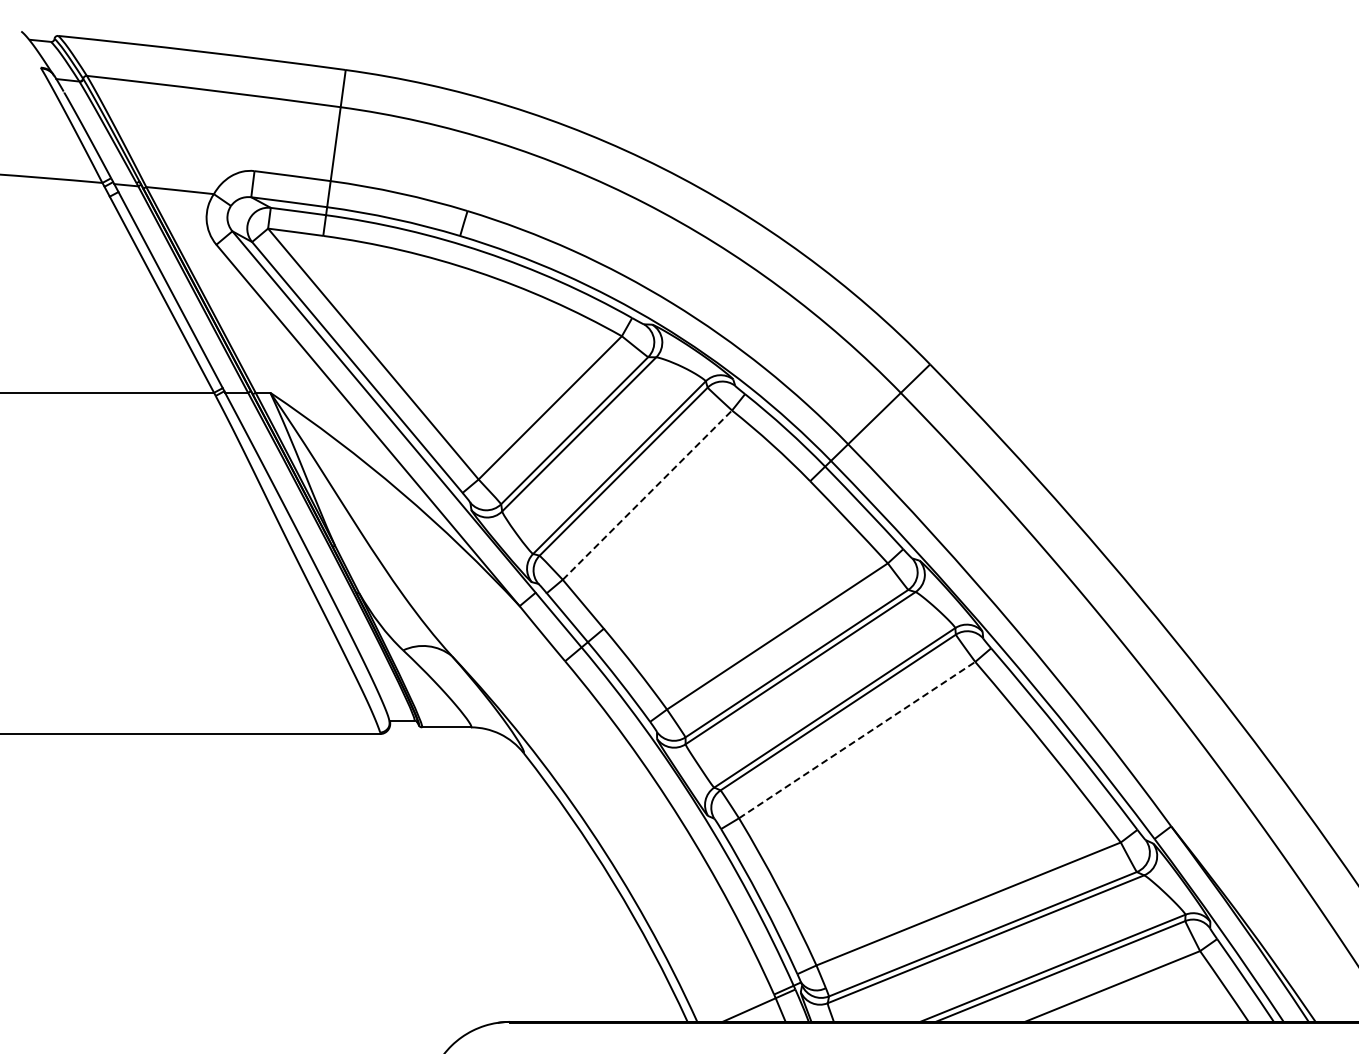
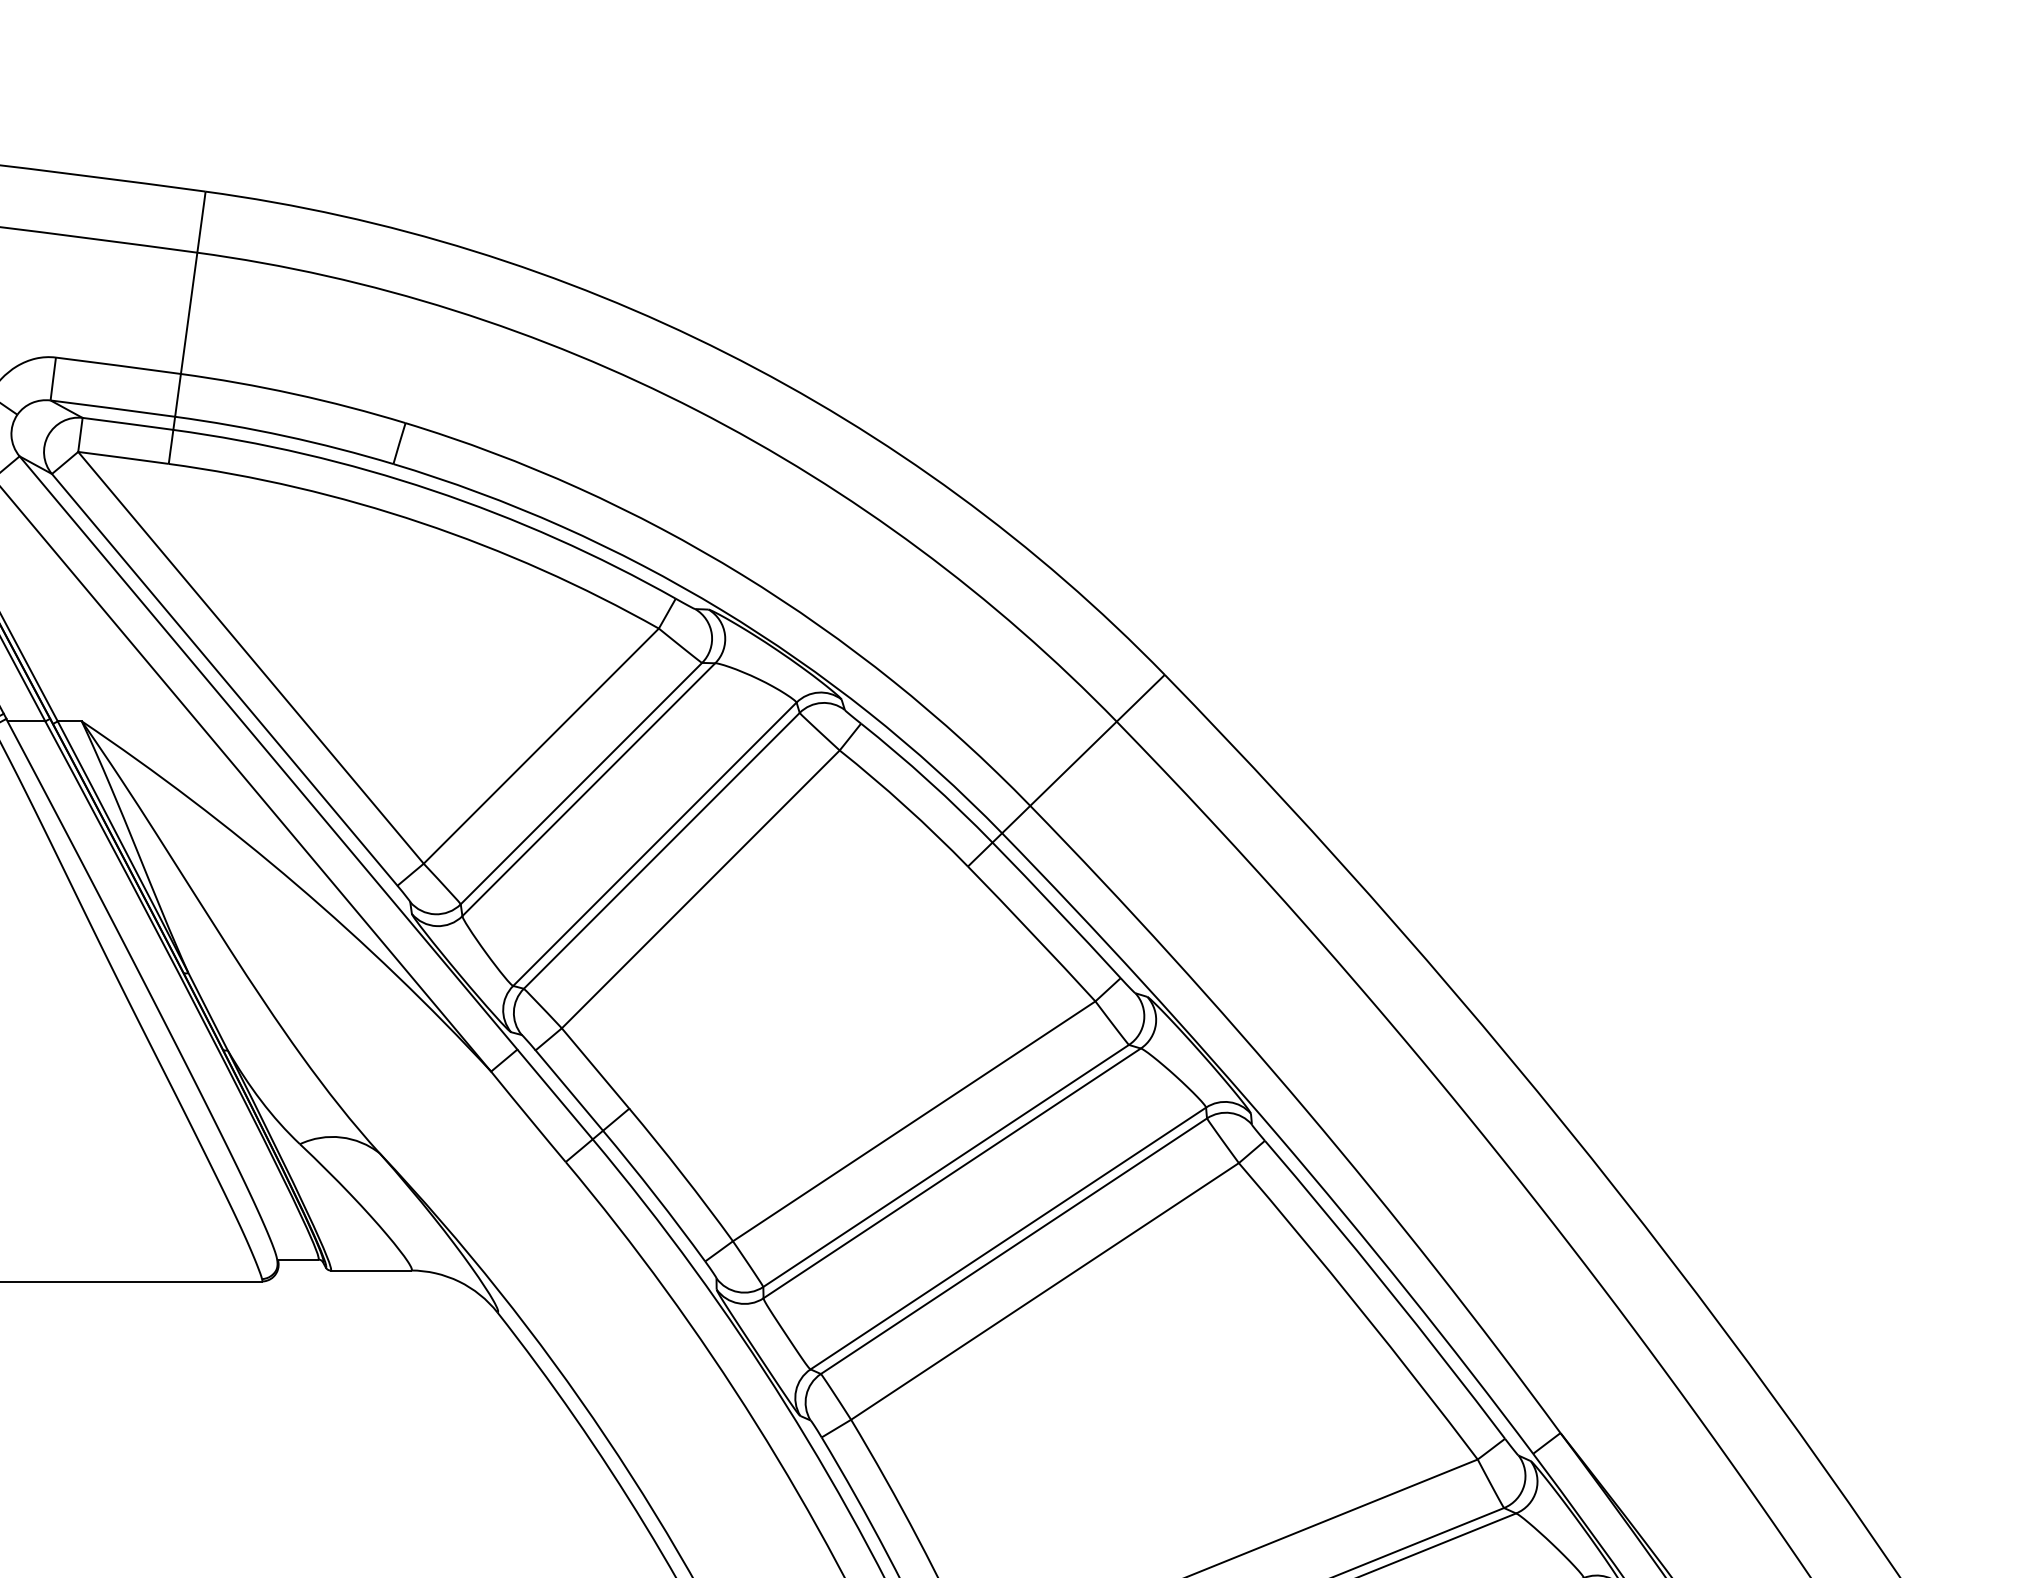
line: (647, 495) -> (700, 889), dashed -> solid
line: (857, 740) -> (1045, 1292), dashed -> solid

